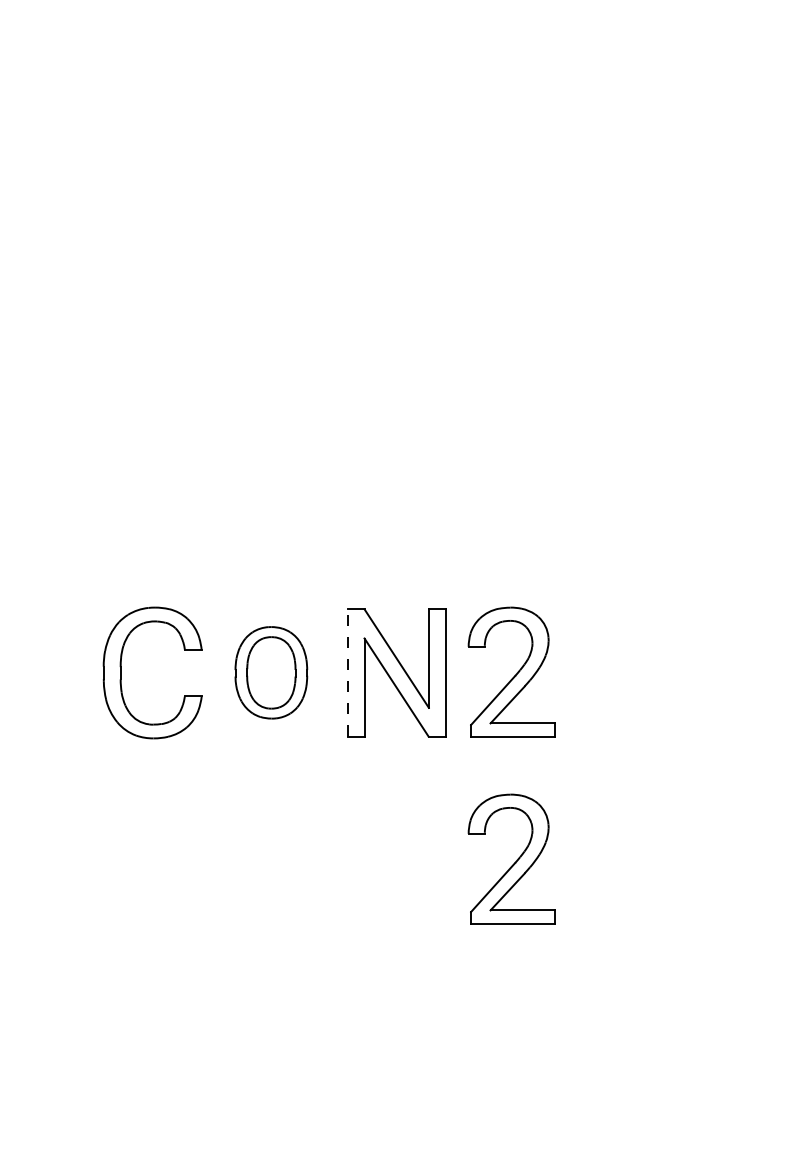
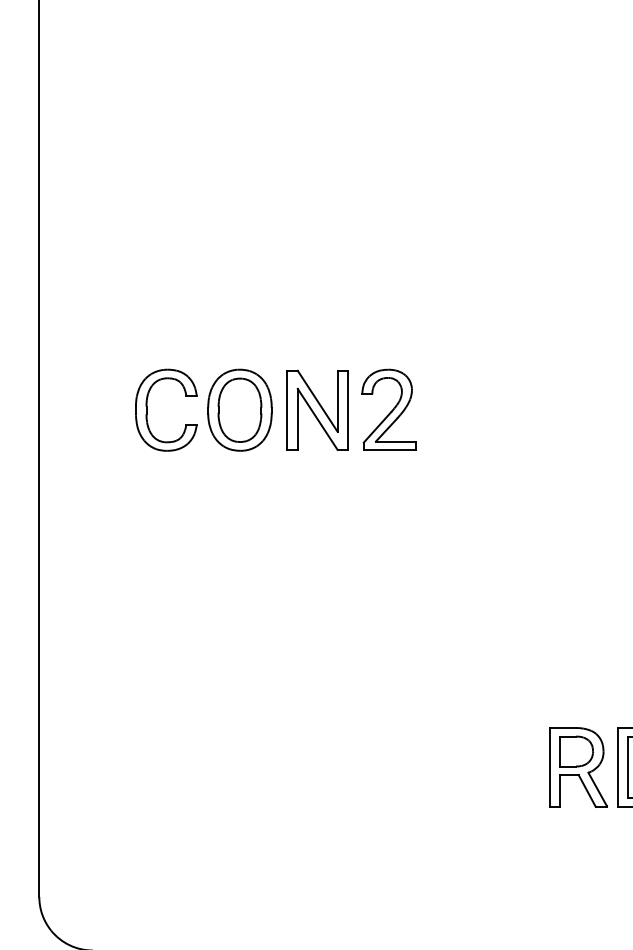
part: (270, 671) -> (239, 409), size x1.43
line: (347, 671) -> (287, 409), dashed -> solid
part: (510, 858) -> (388, 525), removed

